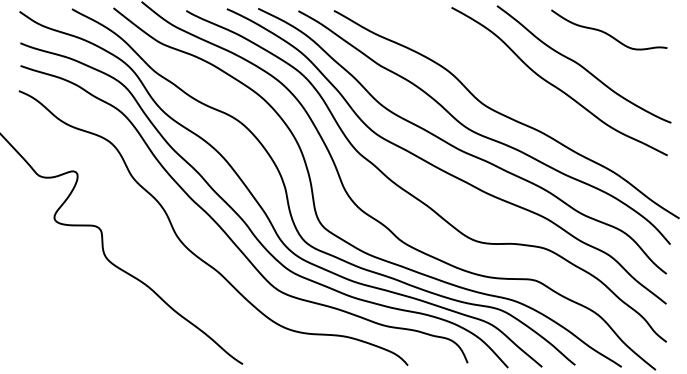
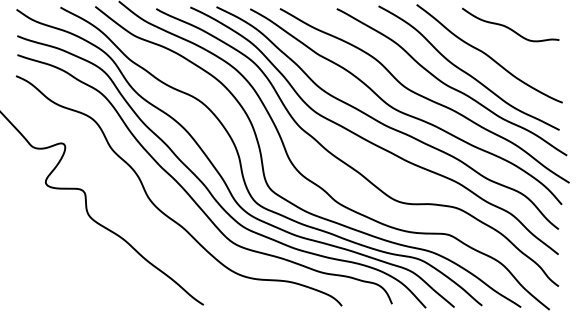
curve: (536, 102) -> (449, 85), added

